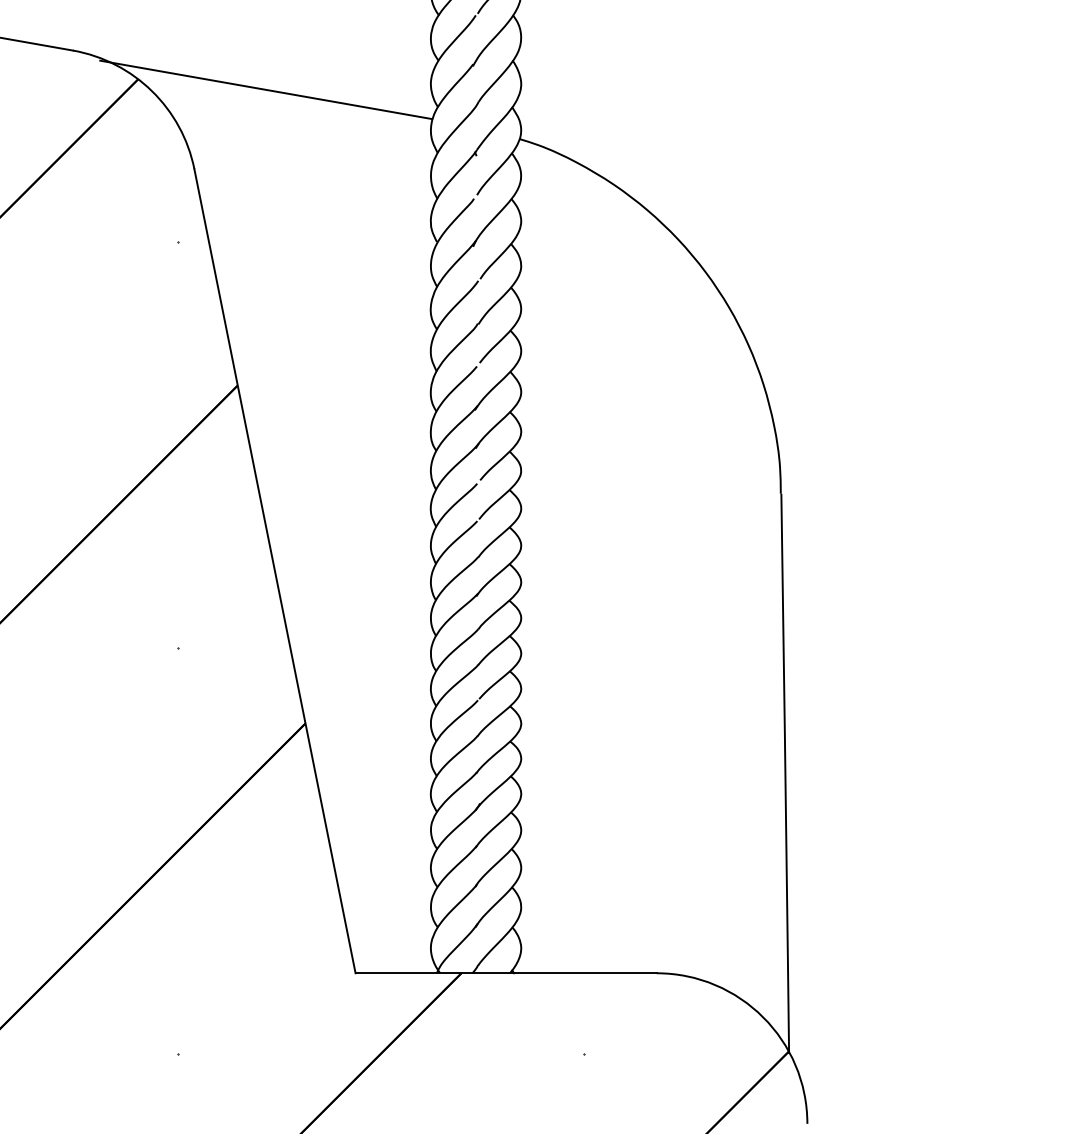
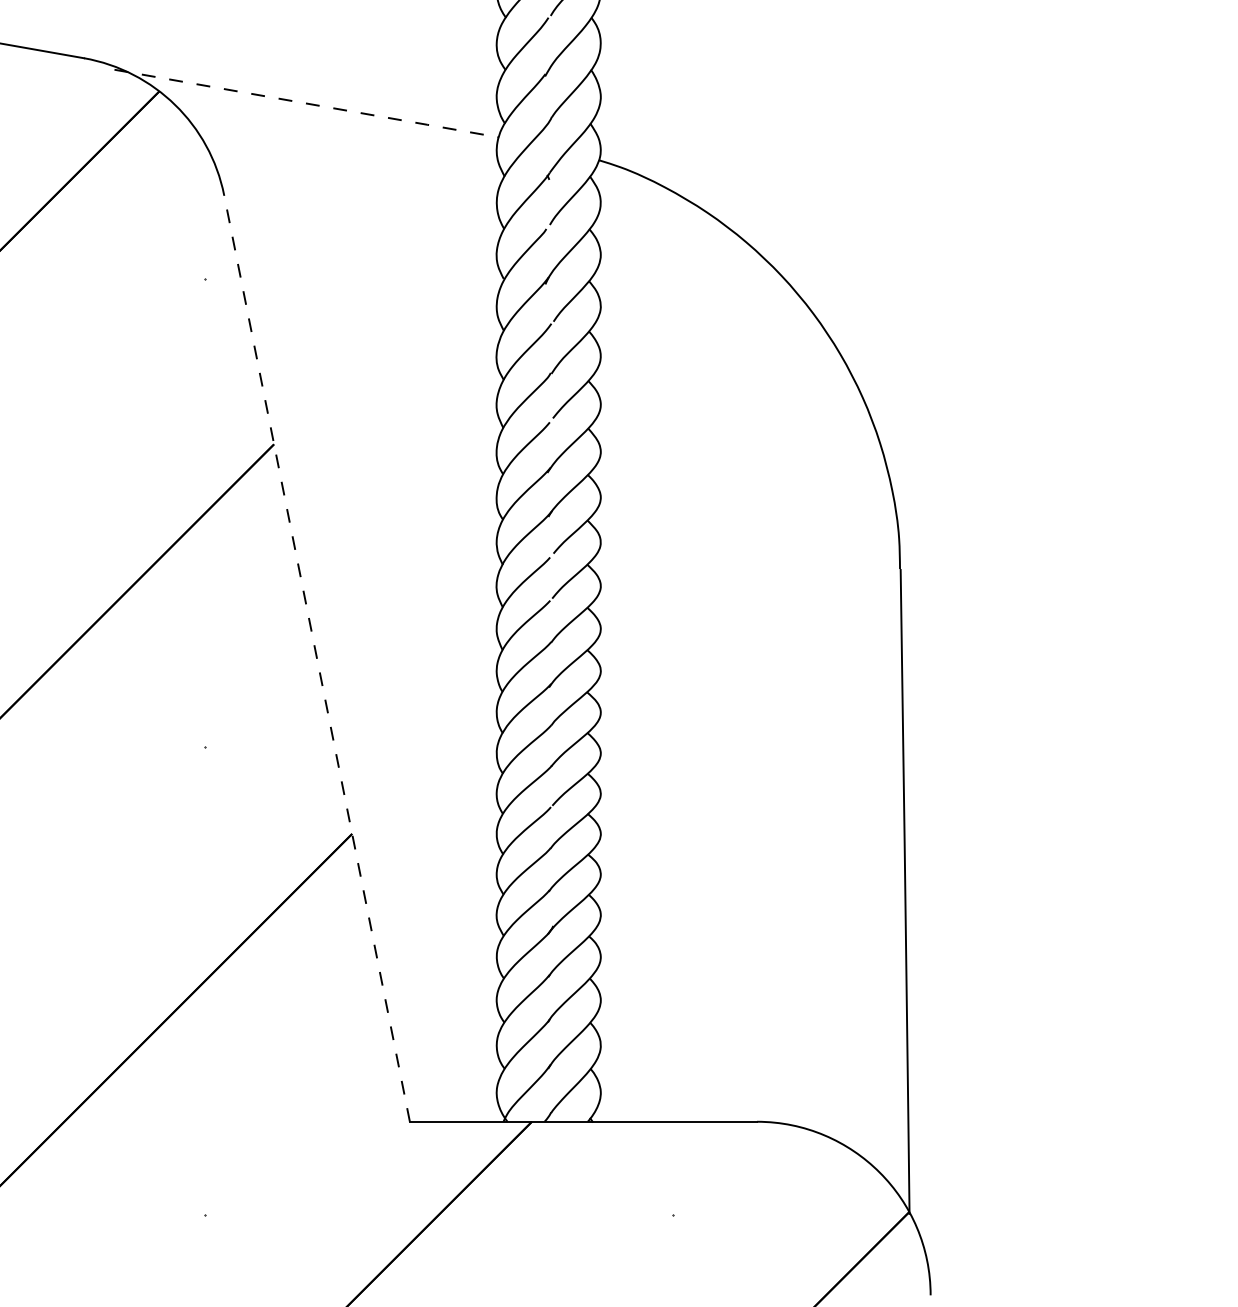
line: (267, 89) -> (308, 103), solid -> dashed
line: (275, 571) -> (317, 658), solid -> dashed

